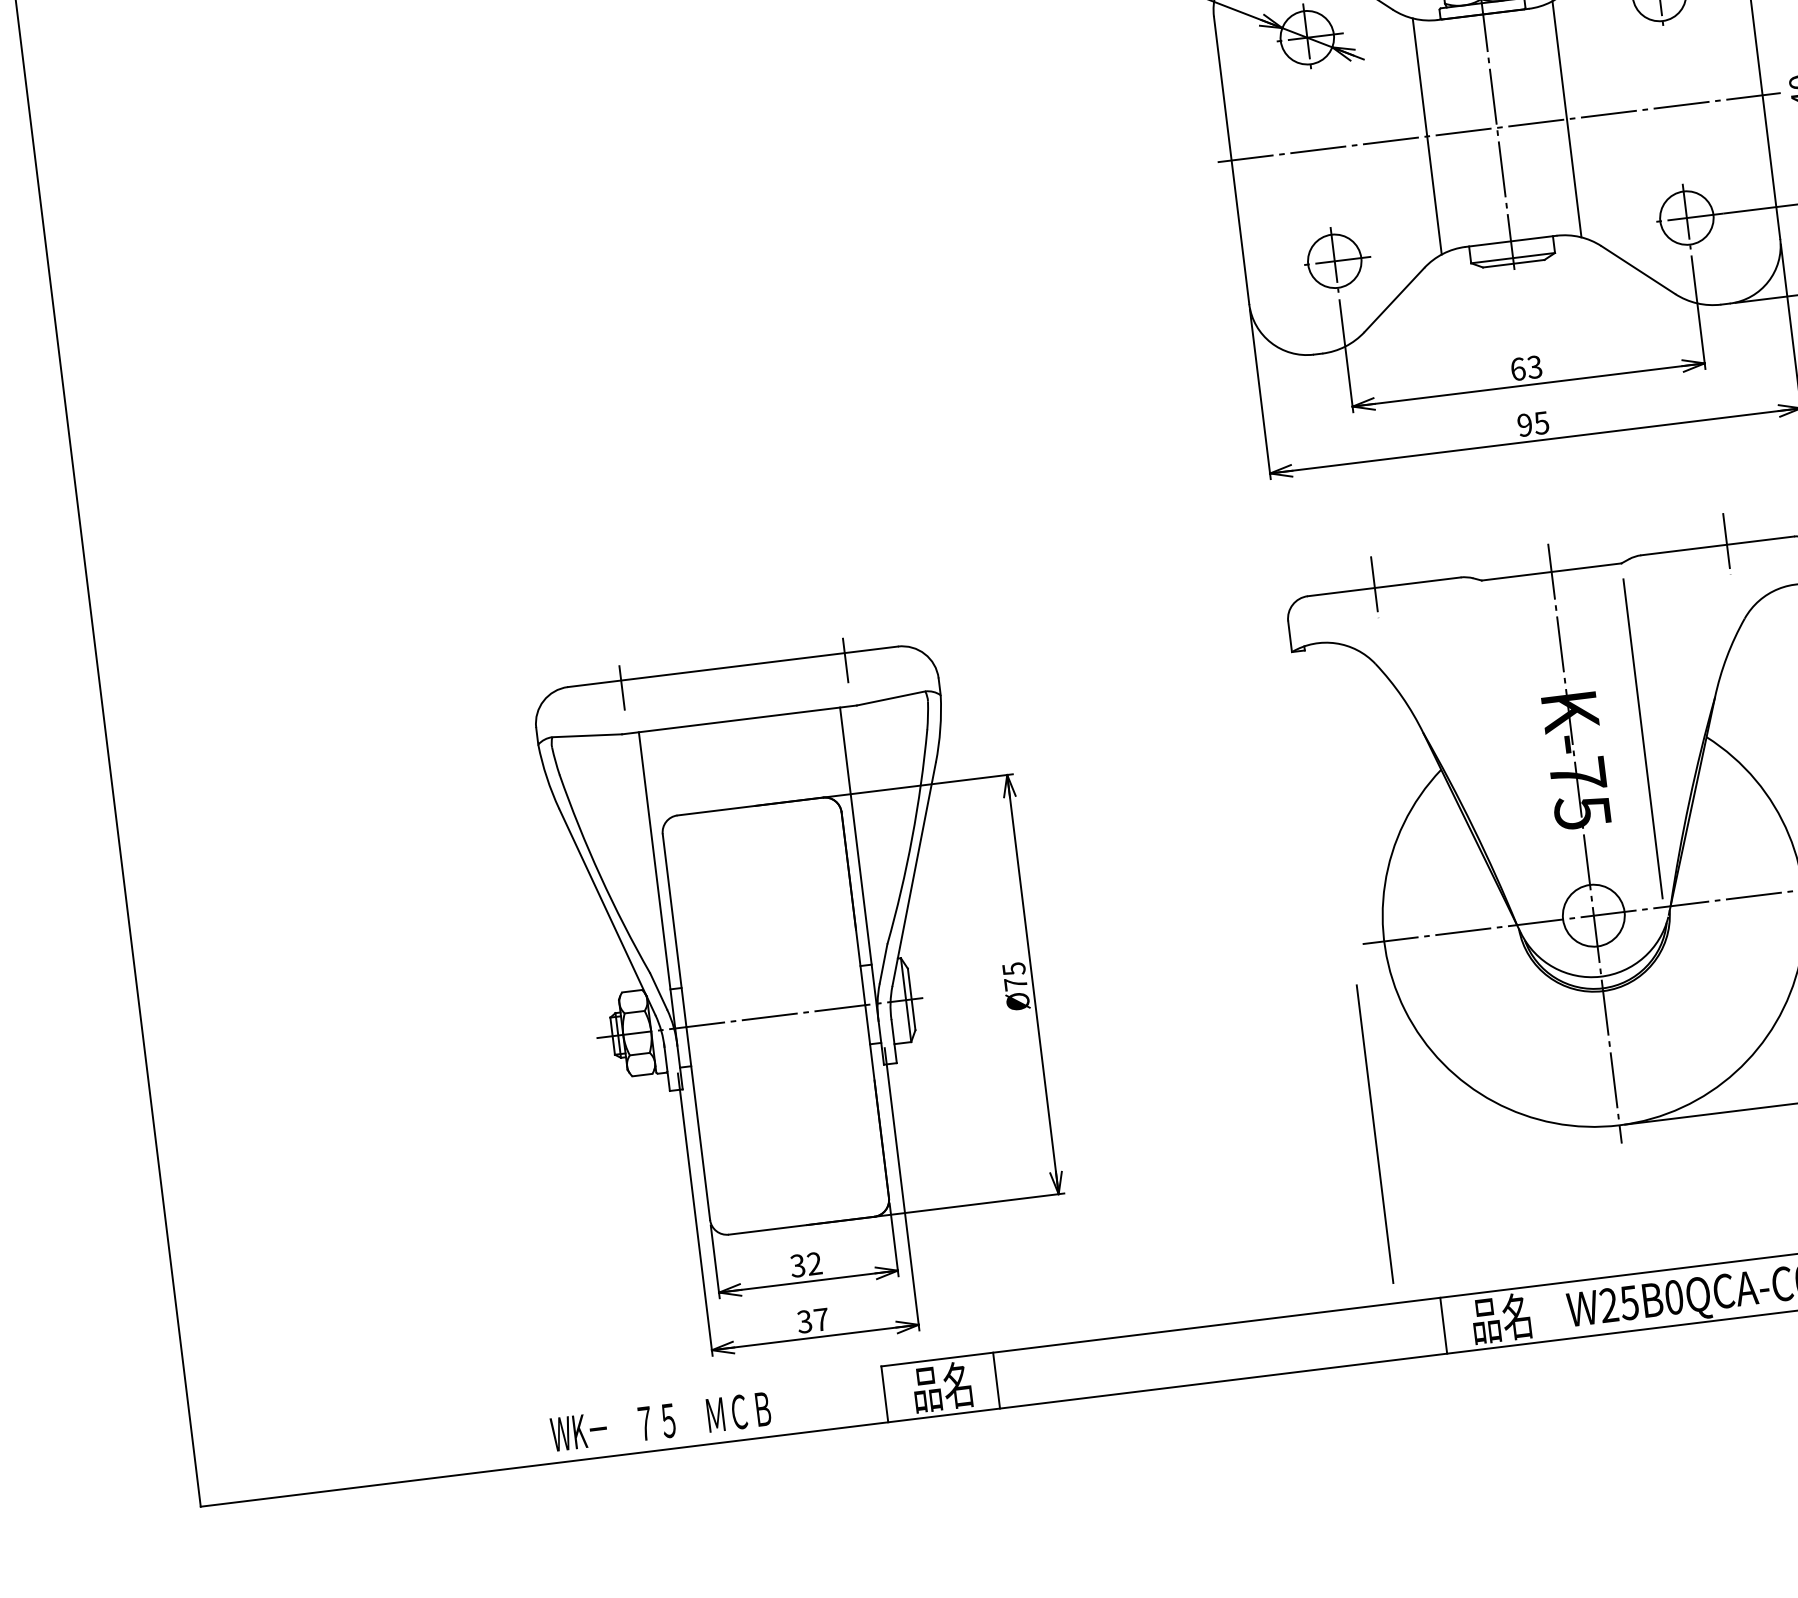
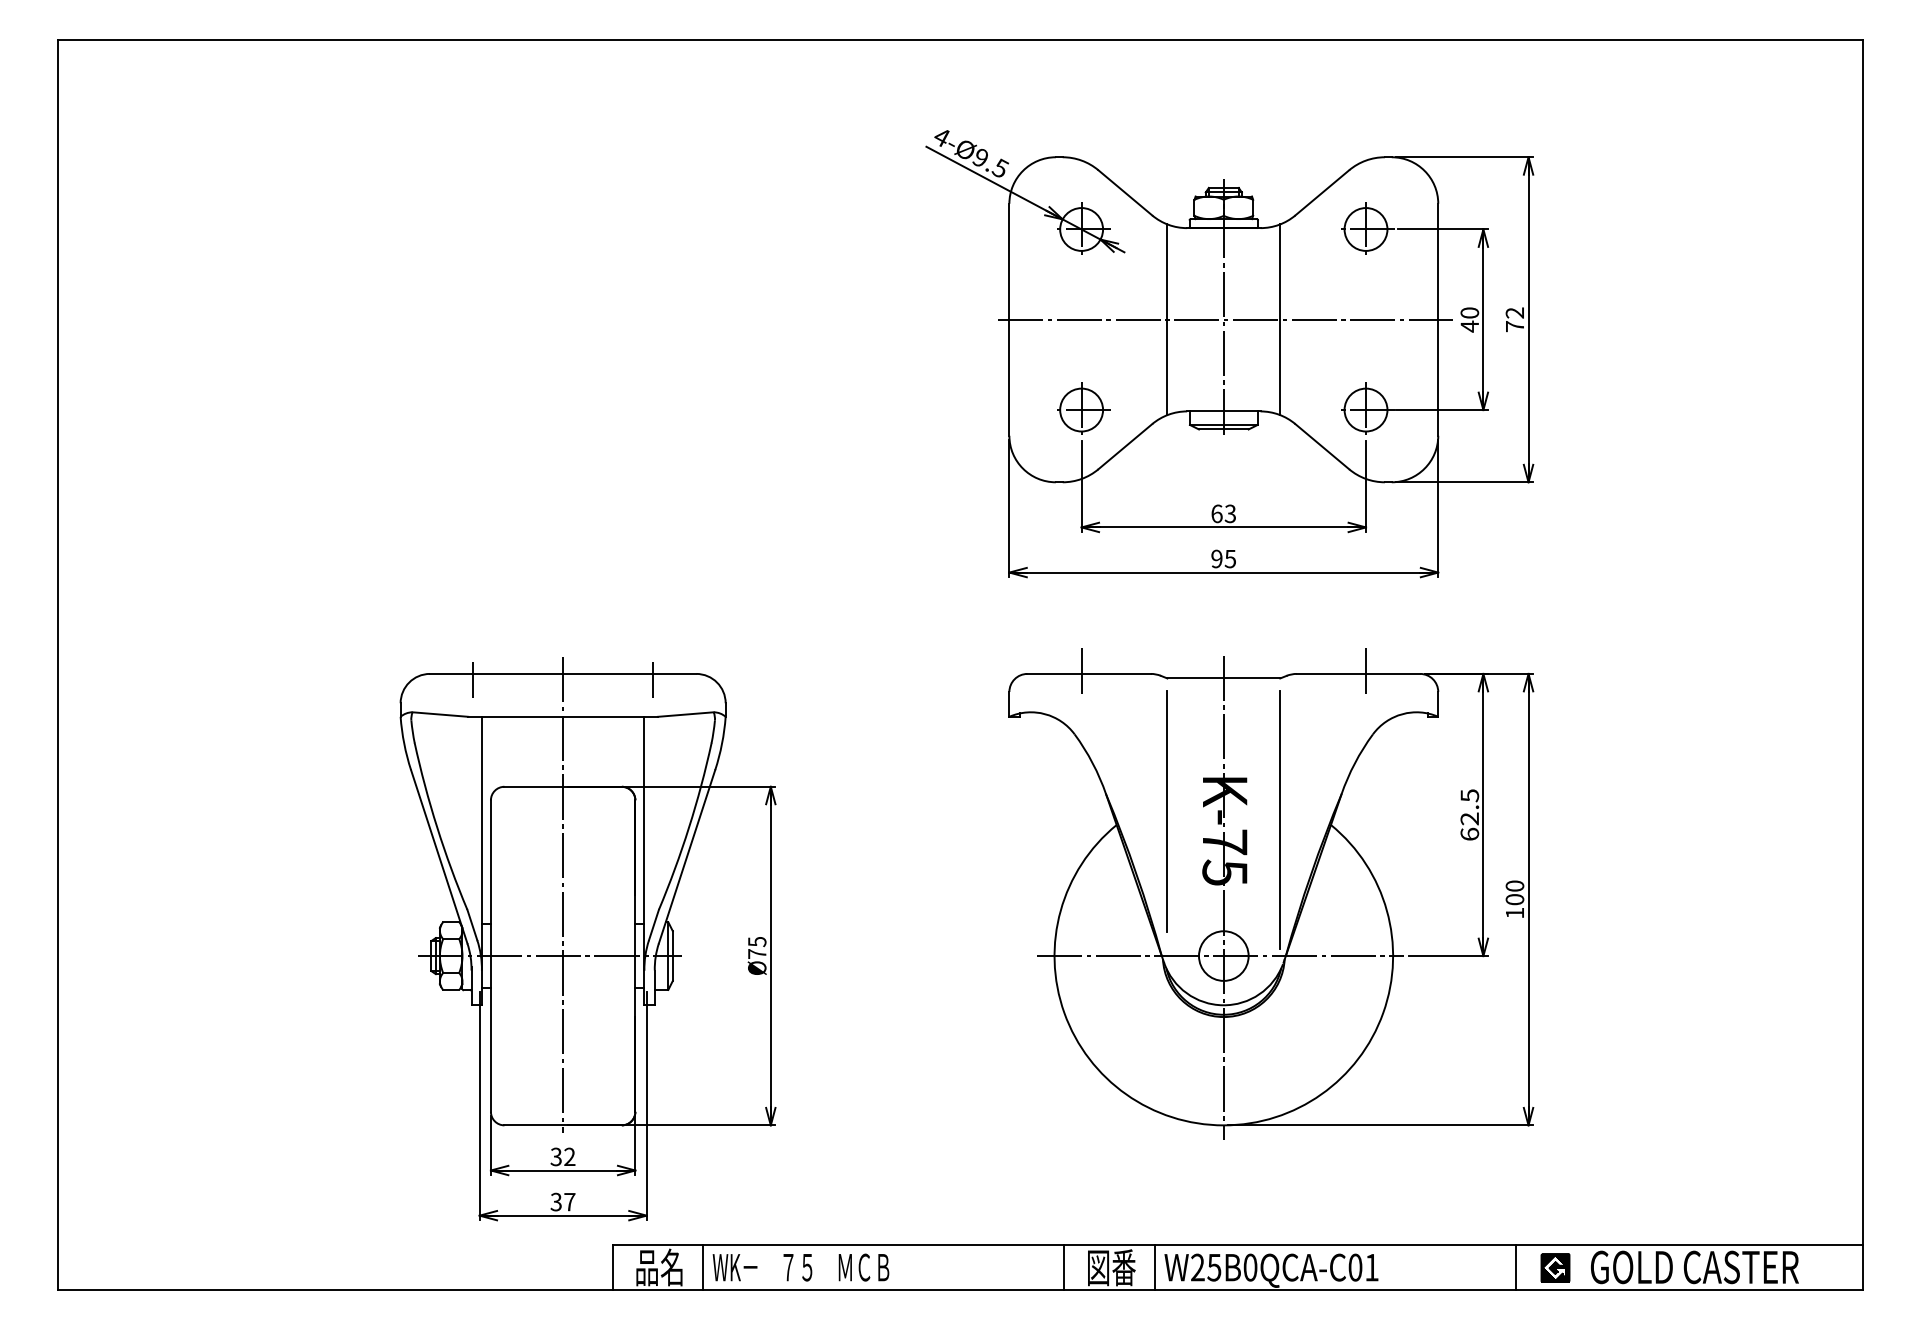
line: (767, 941) -> (563, 895), added
line: (1373, 1134) -> (1166, 811), moved
line: (1555, 1311) -> (1154, 1267), added
text: (1502, 1318) -> (1111, 1267), 品名 -> 図番
text: (660, 1421) -> (800, 1267), moved

